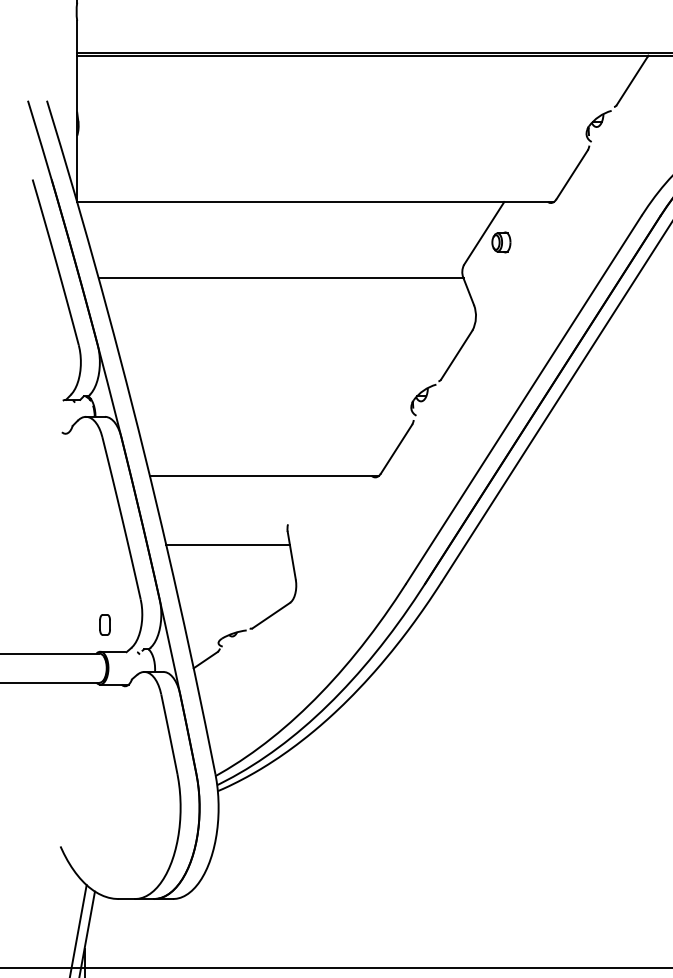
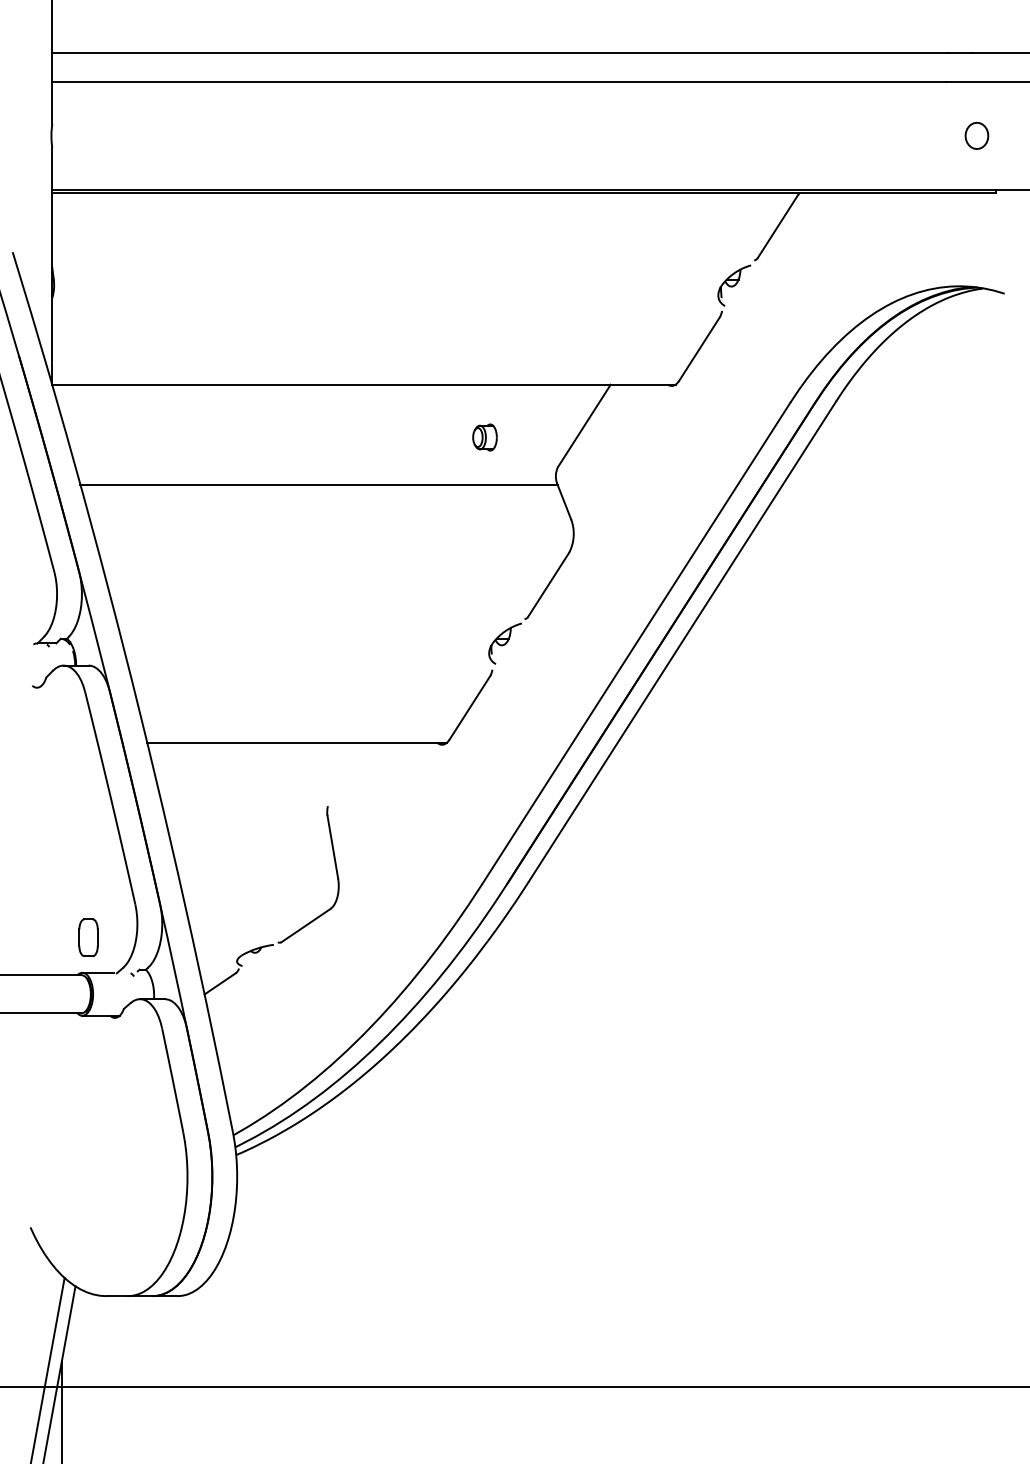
part: (501, 242) -> (484, 437), moved
line: (228, 544) -> (249, 832), removed
part: (104, 624) -> (88, 937), size x1.4

